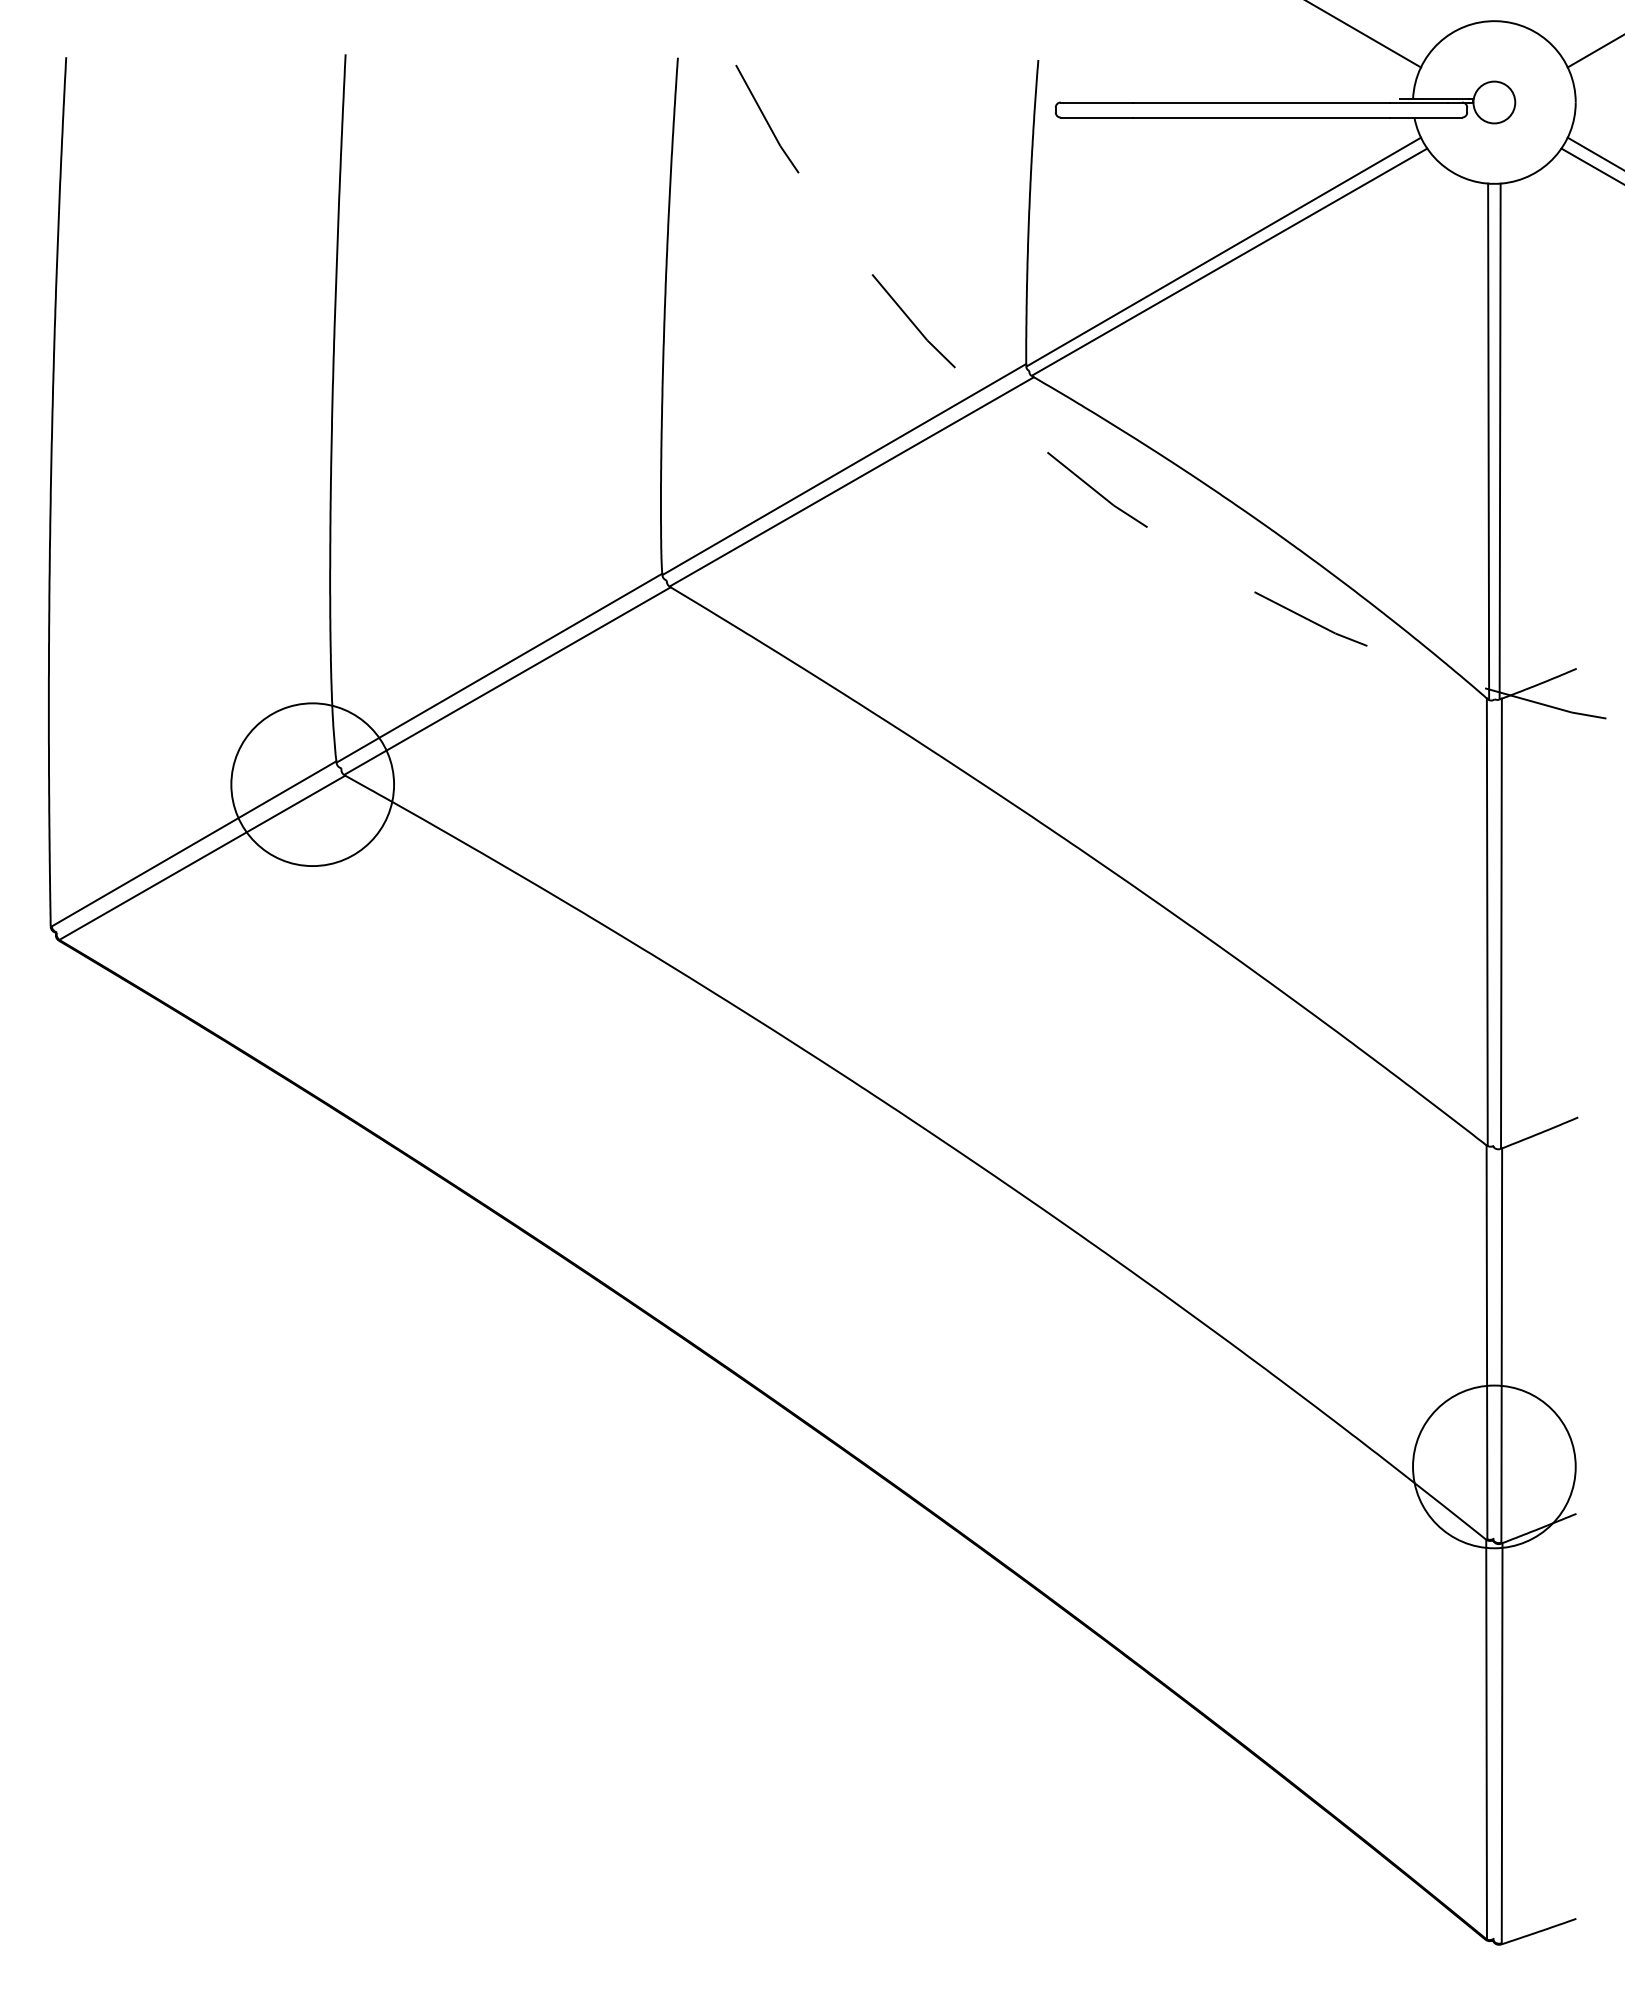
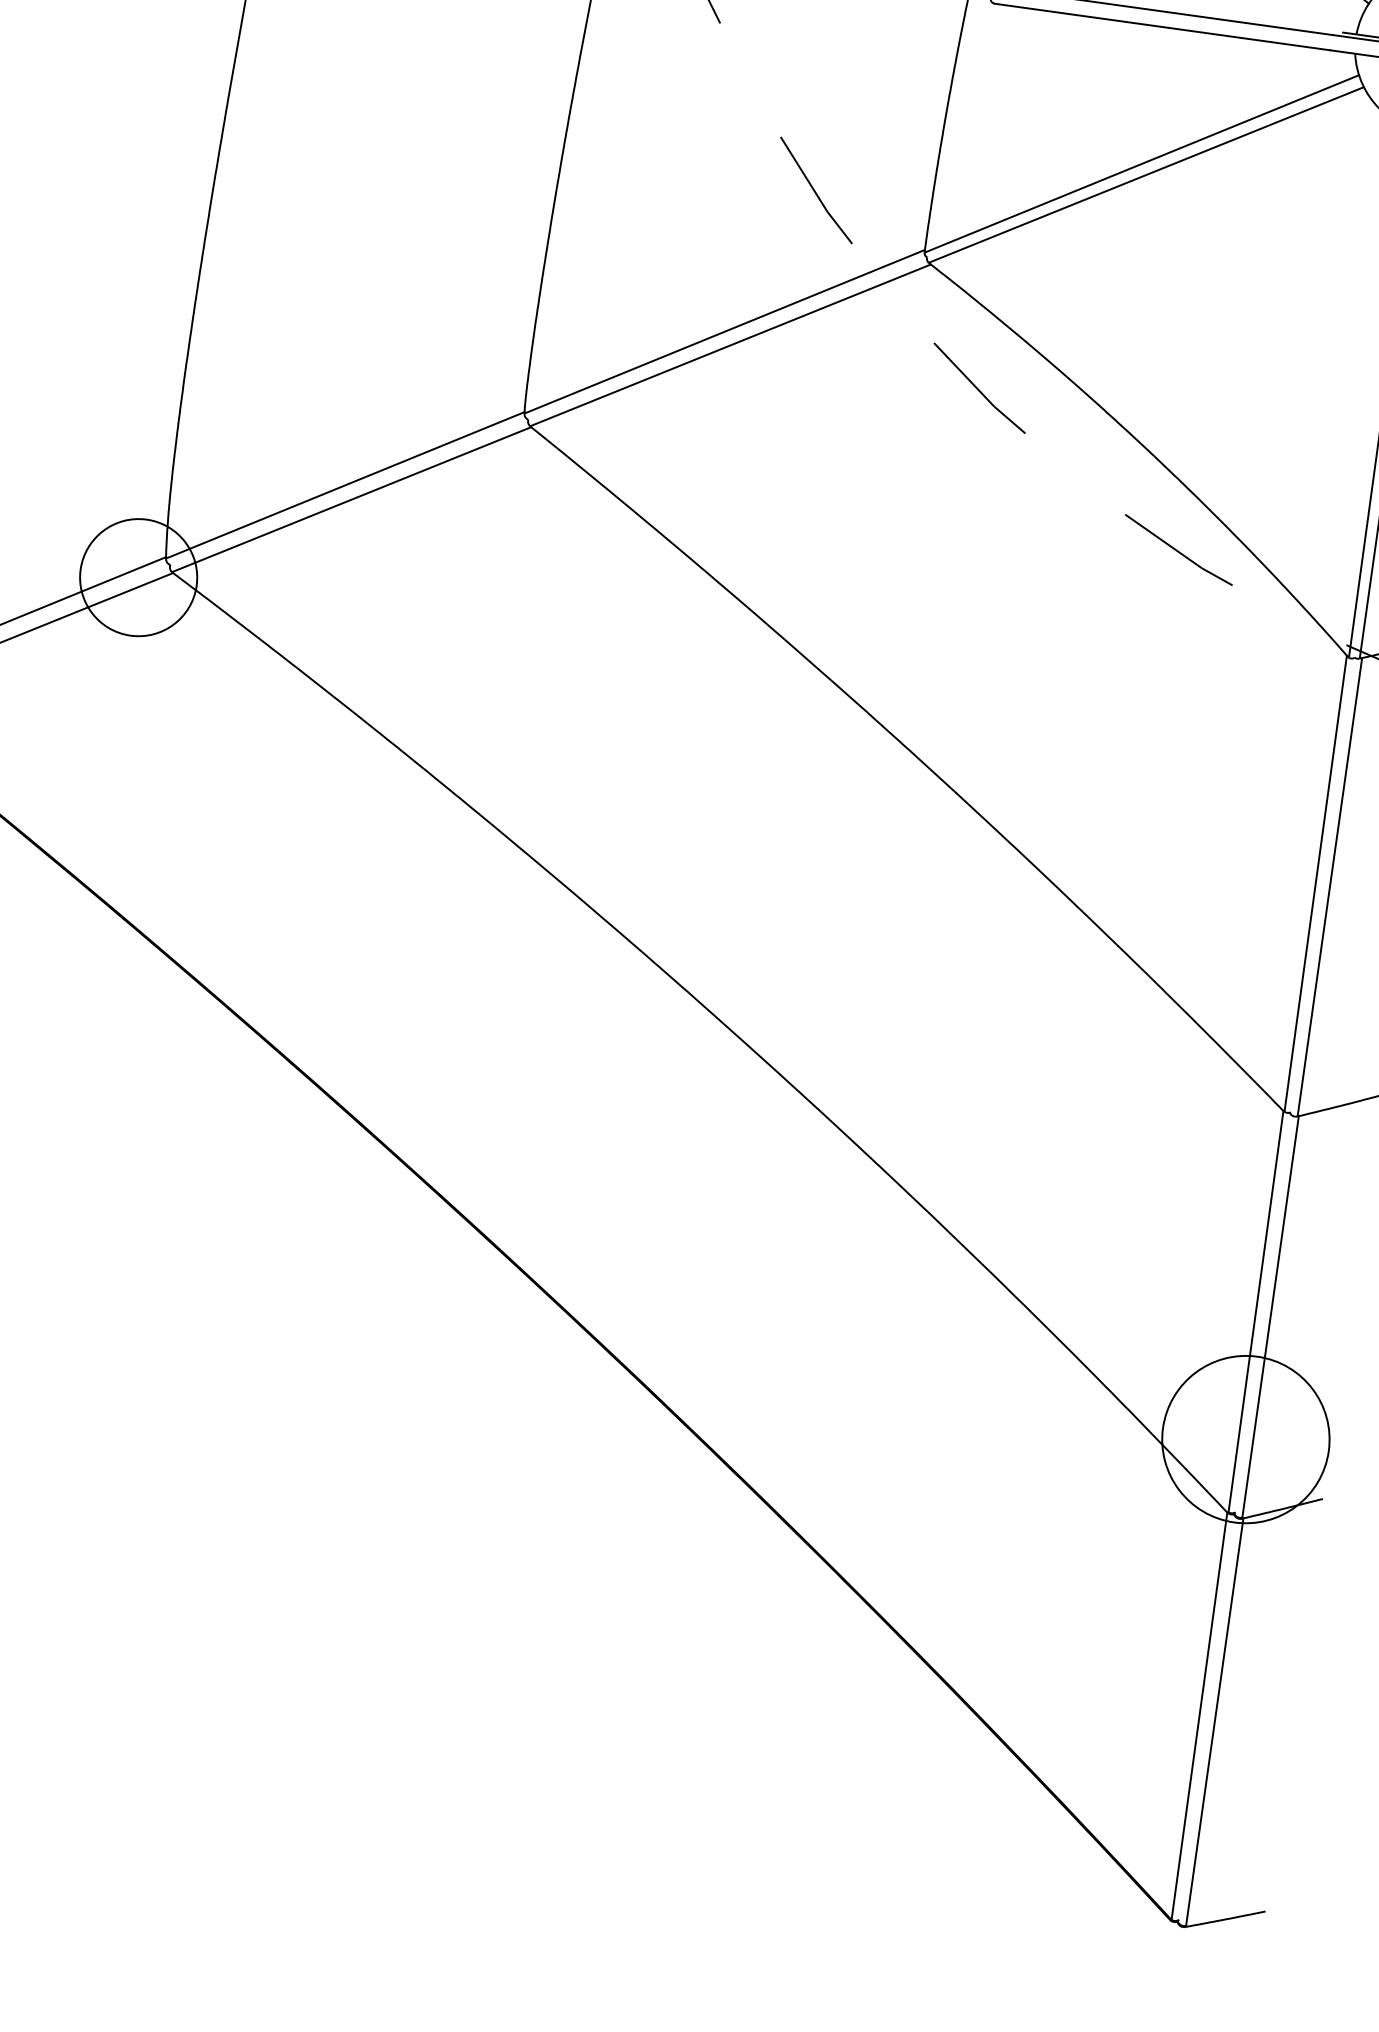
circle: (312, 784) -> (138, 577), size x0.7

